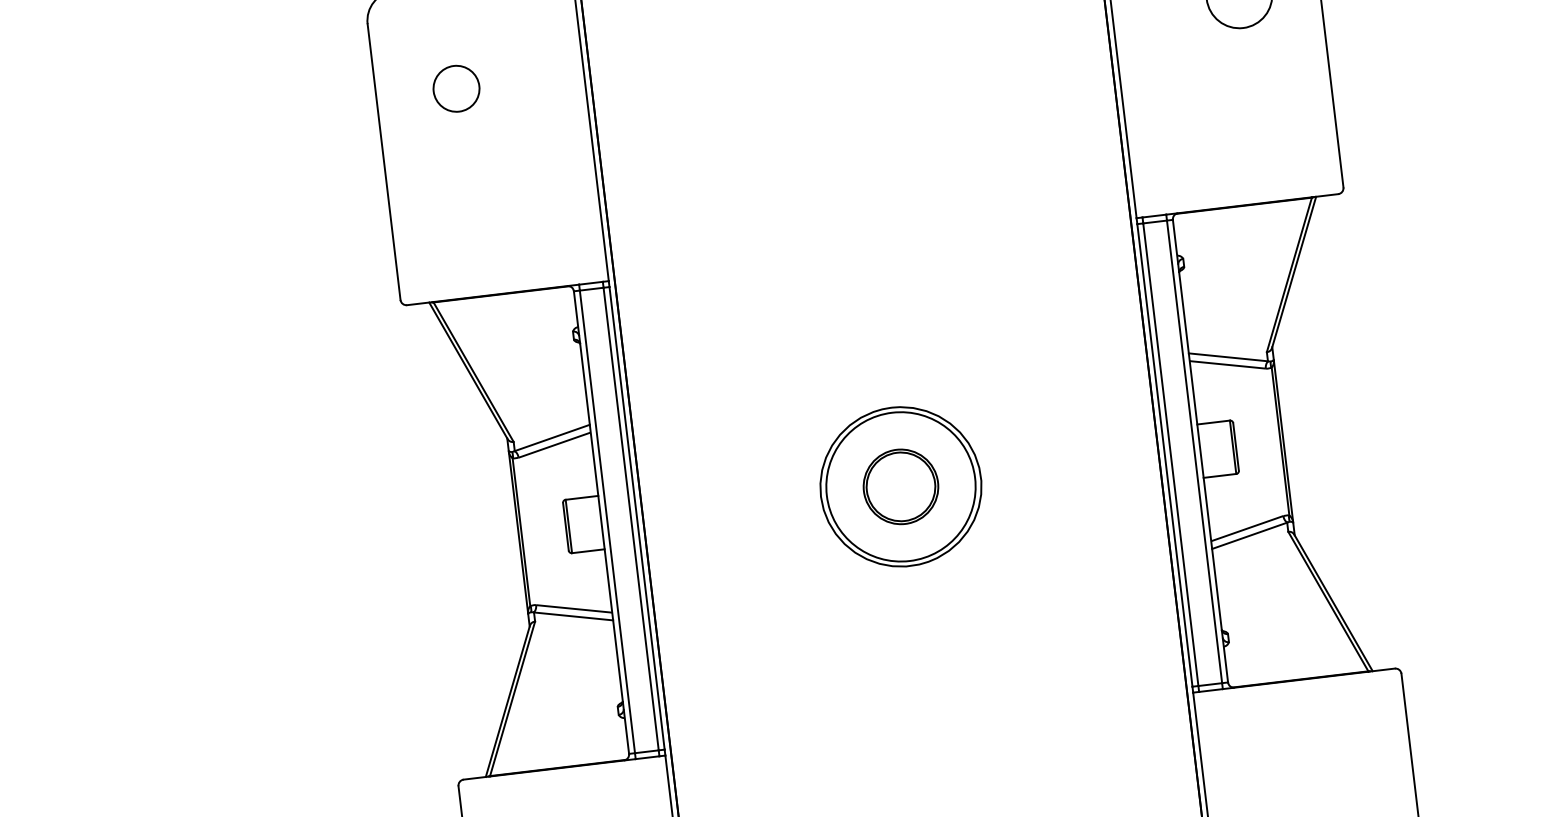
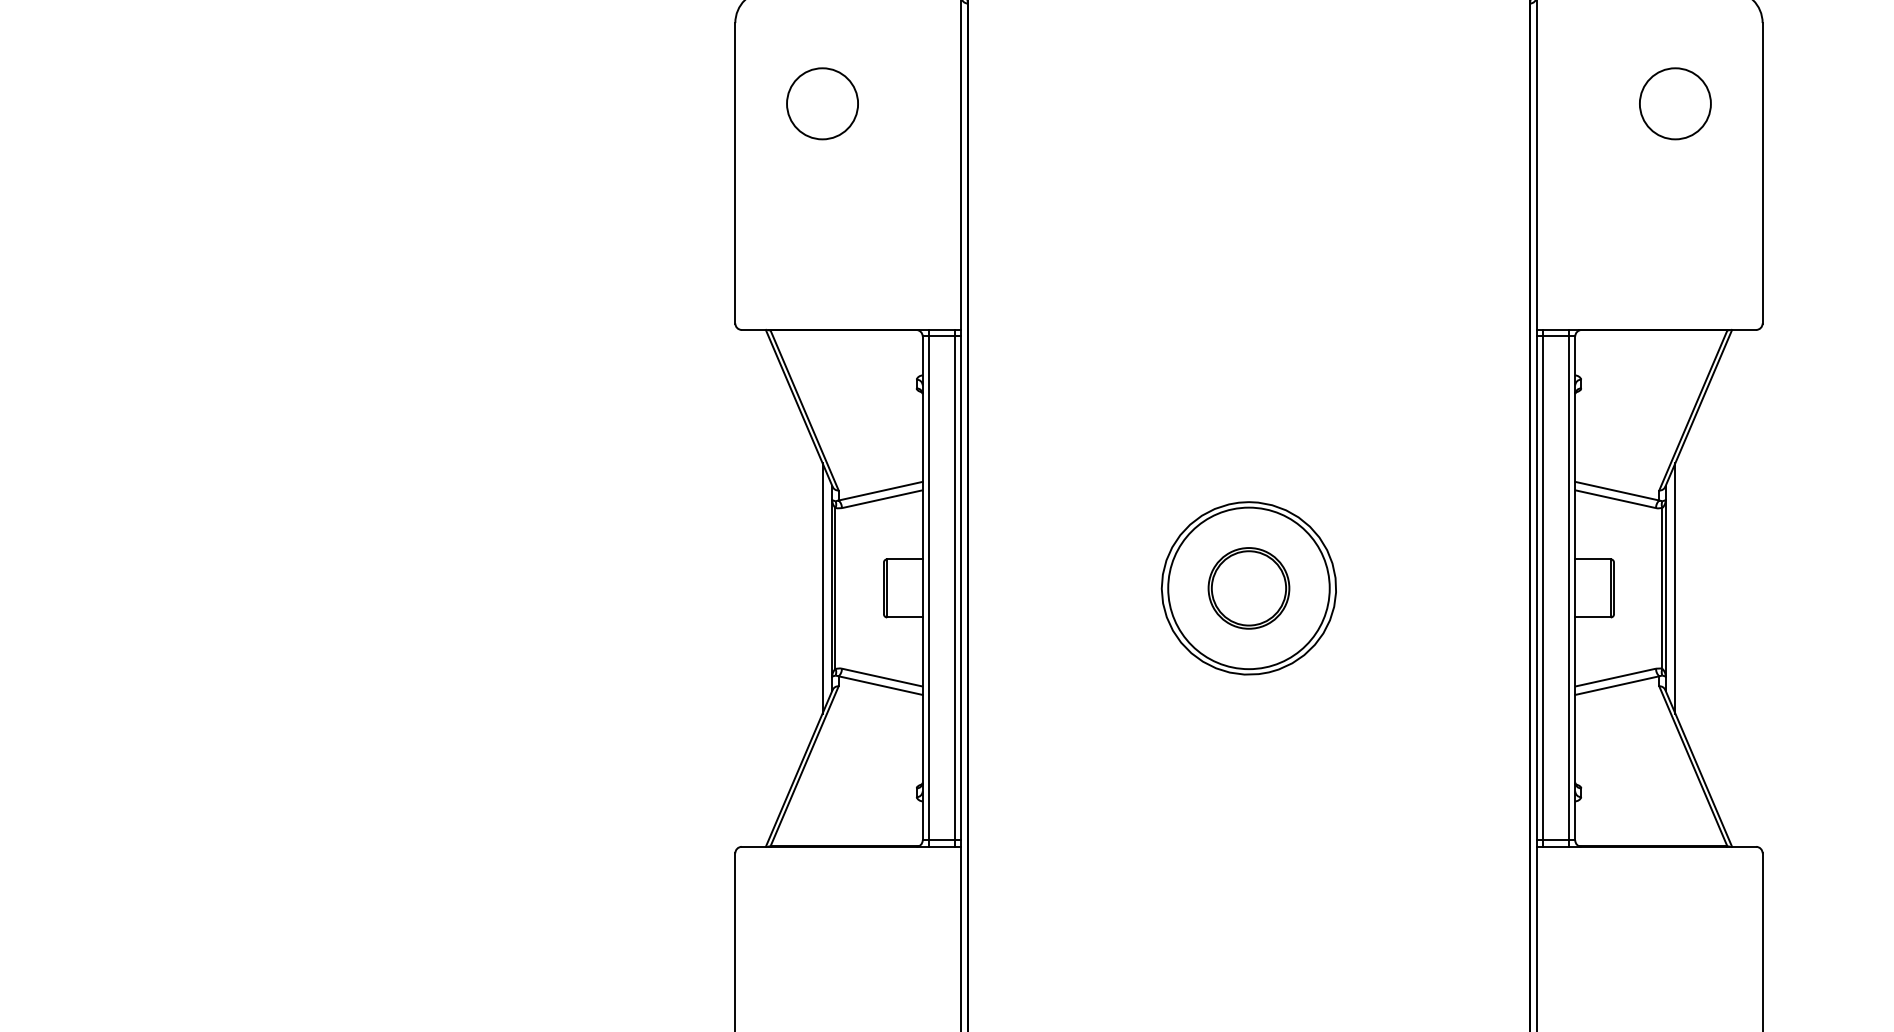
circle: (456, 88) -> (822, 103), size x1.43
line: (1292, 440) -> (1675, 588), added
line: (509, 533) -> (822, 588), added

